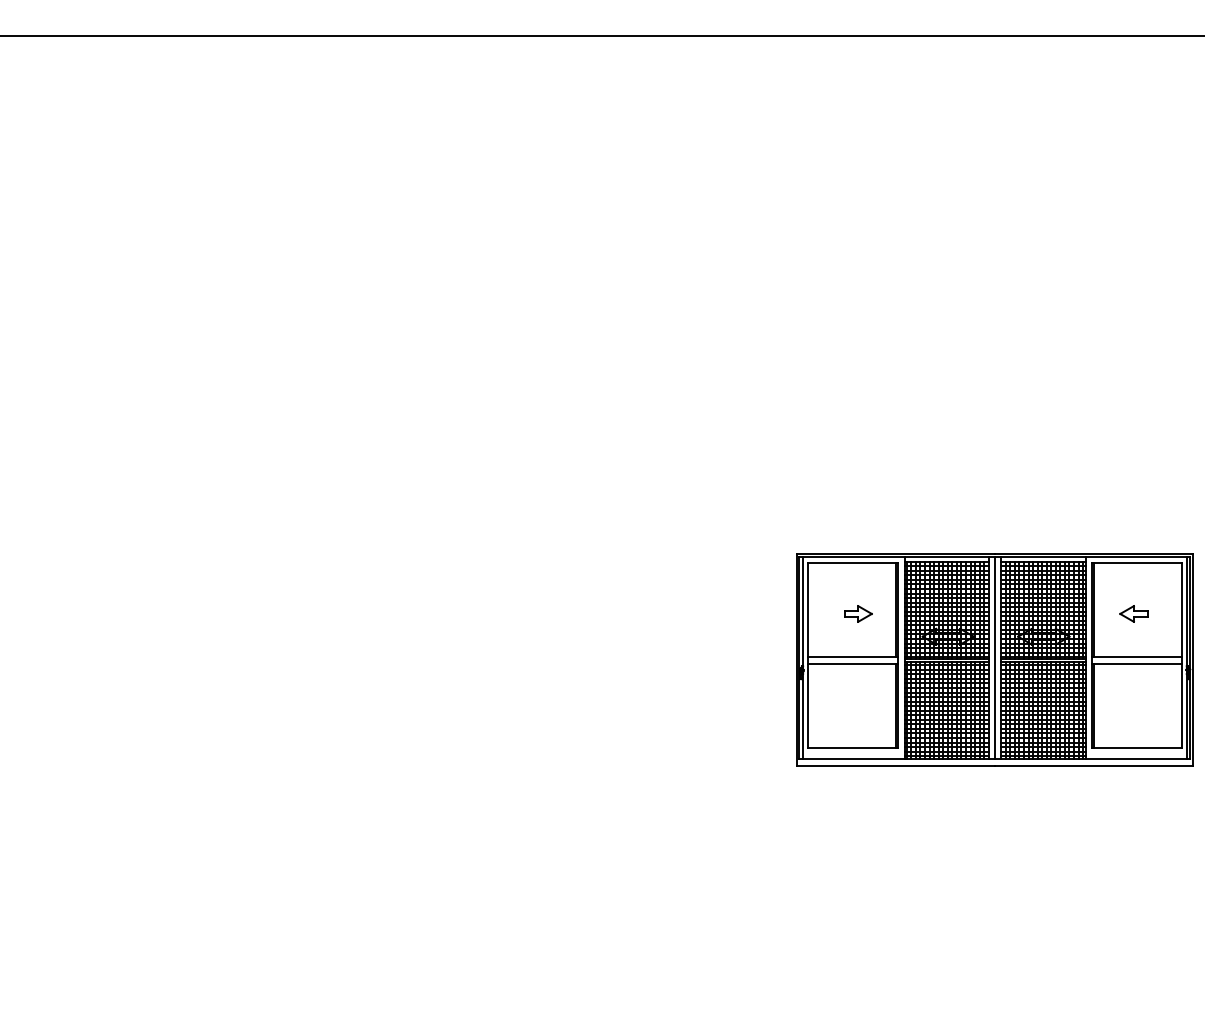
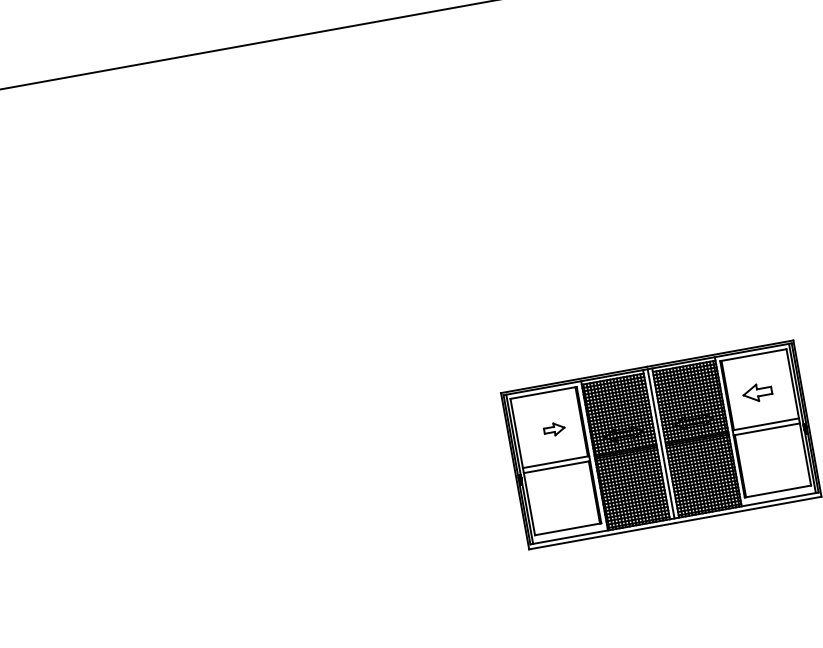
part: (1133, 613) -> (757, 392), size x1.4

